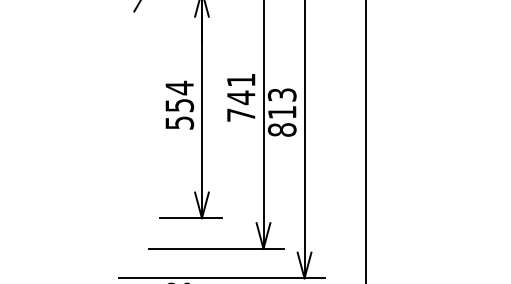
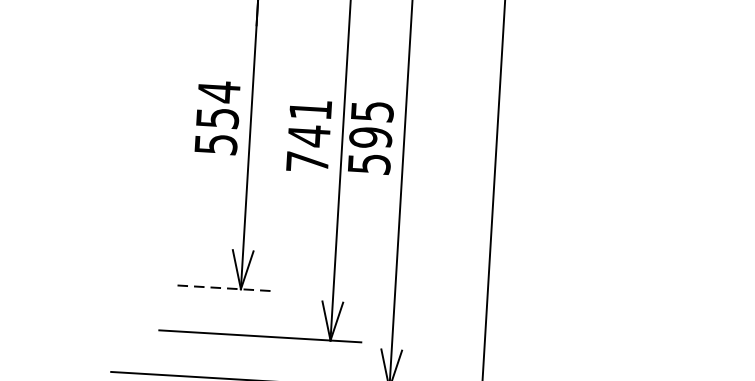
text: (241, 97) -> (309, 135), moved
text: (281, 112) -> (369, 137), 813 -> 595
line: (191, 218) -> (225, 288), solid -> dashed

